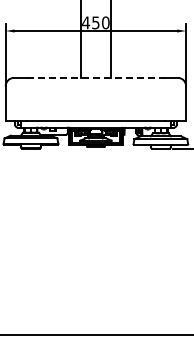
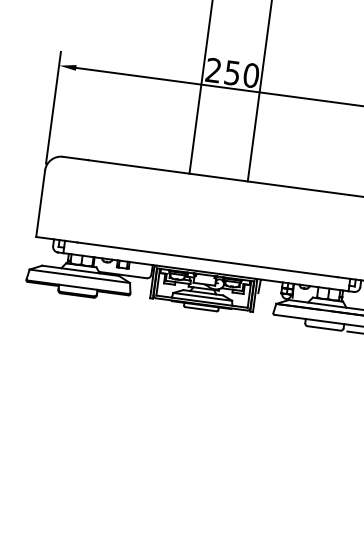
text: (86, 22) -> (214, 69), 450 -> 250
line: (95, 77) -> (217, 176), dashed -> solid

